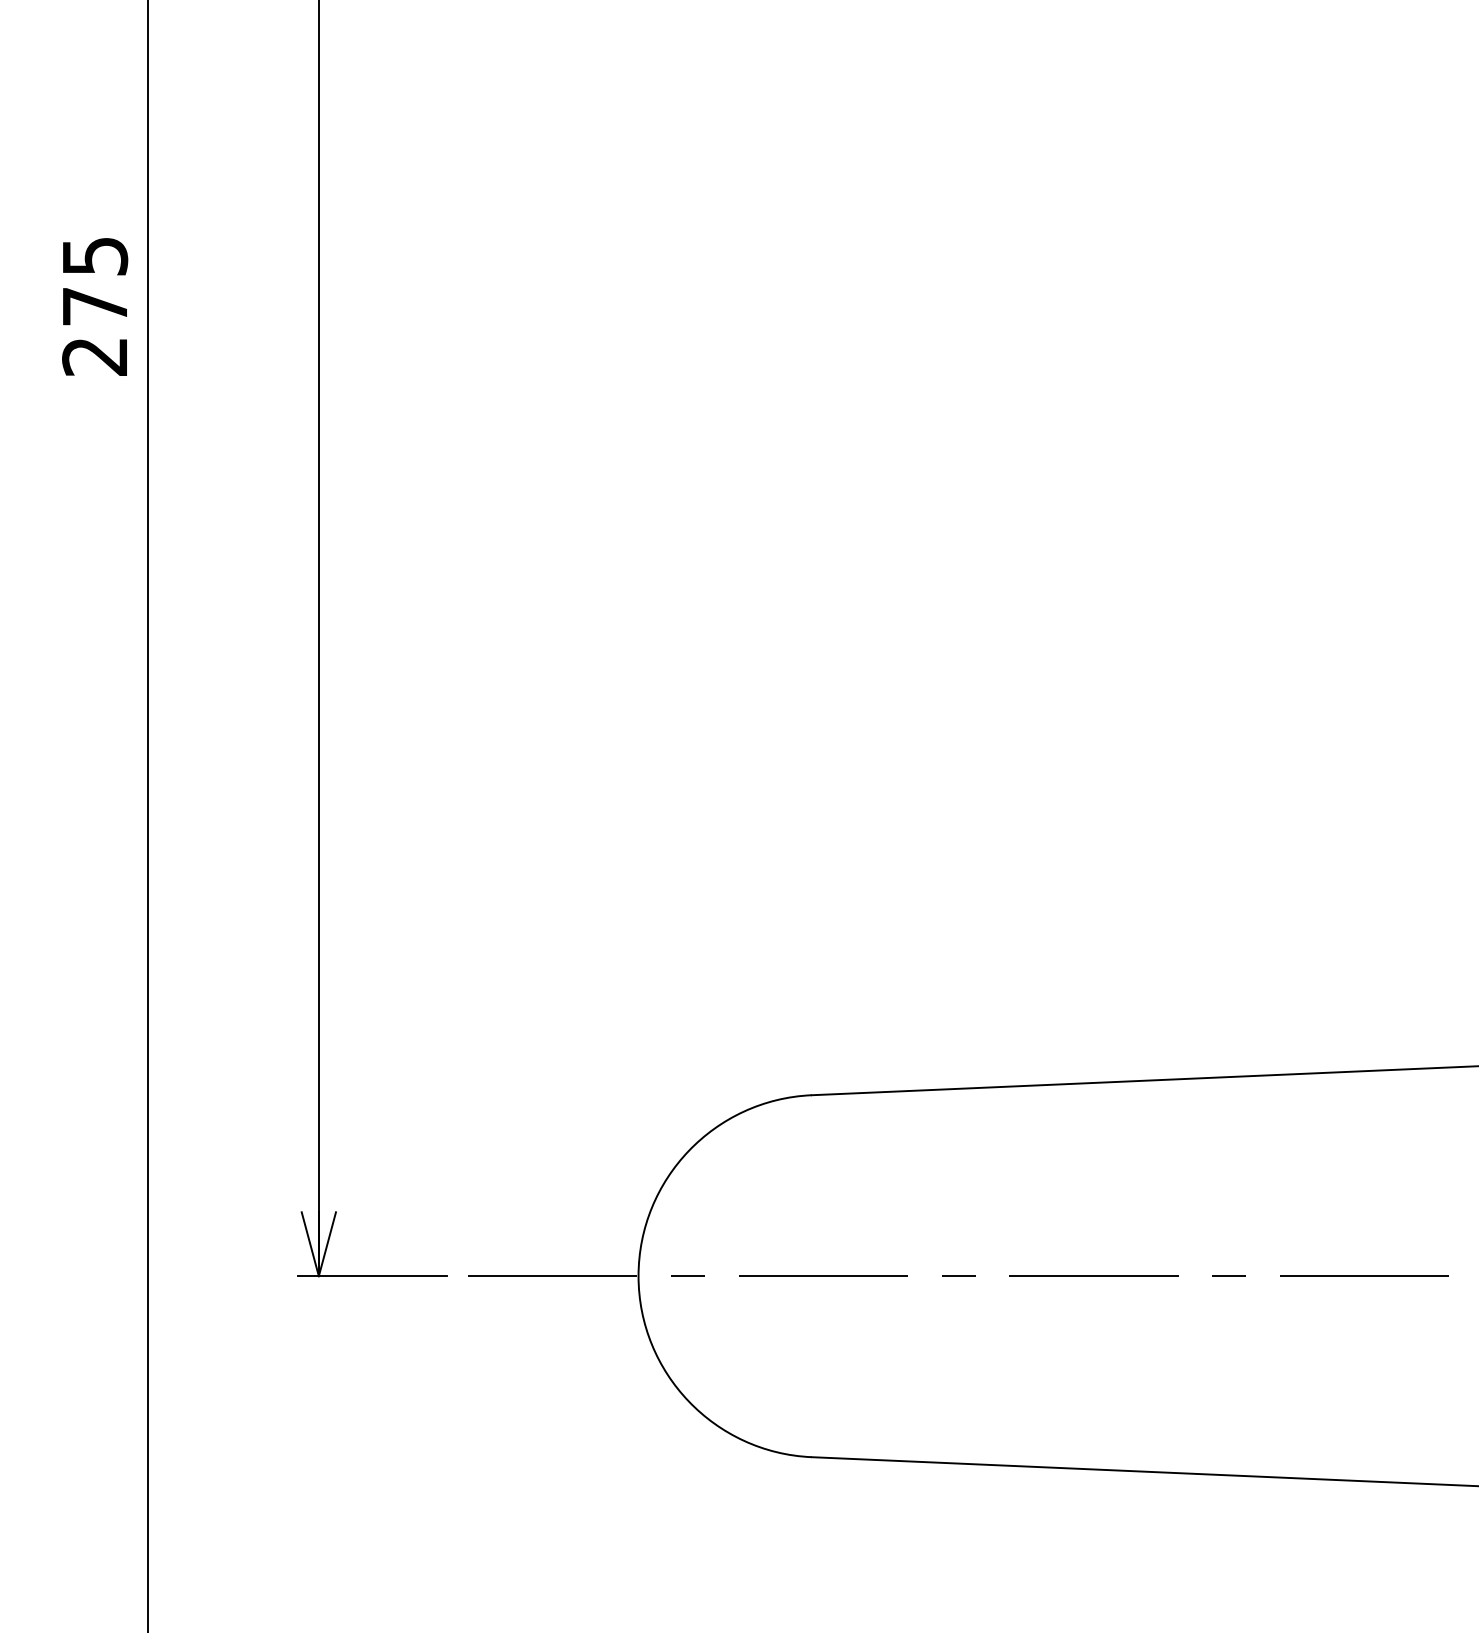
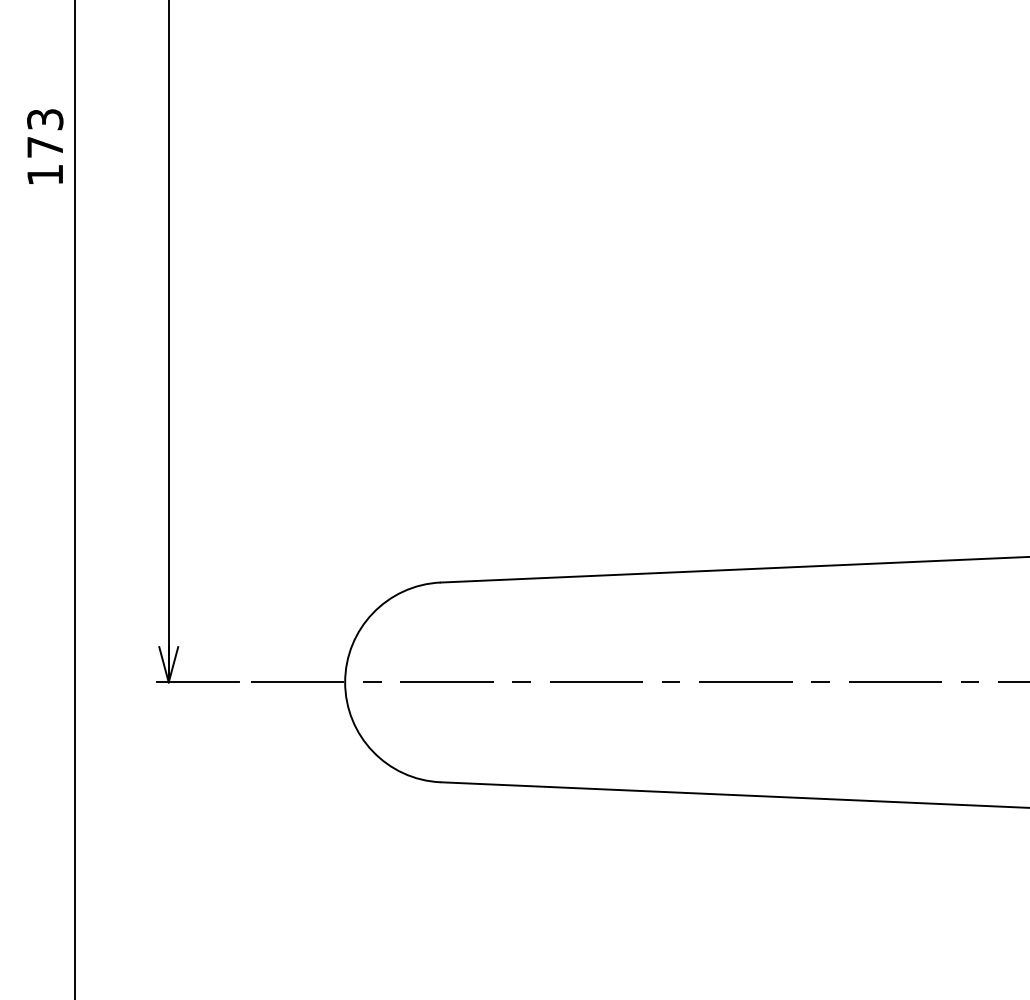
text: (93, 306) -> (44, 147), 275 -> 173

